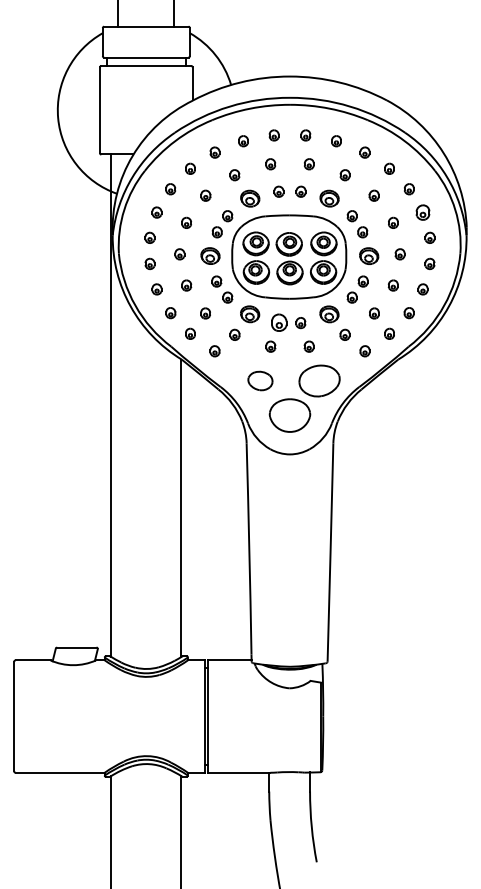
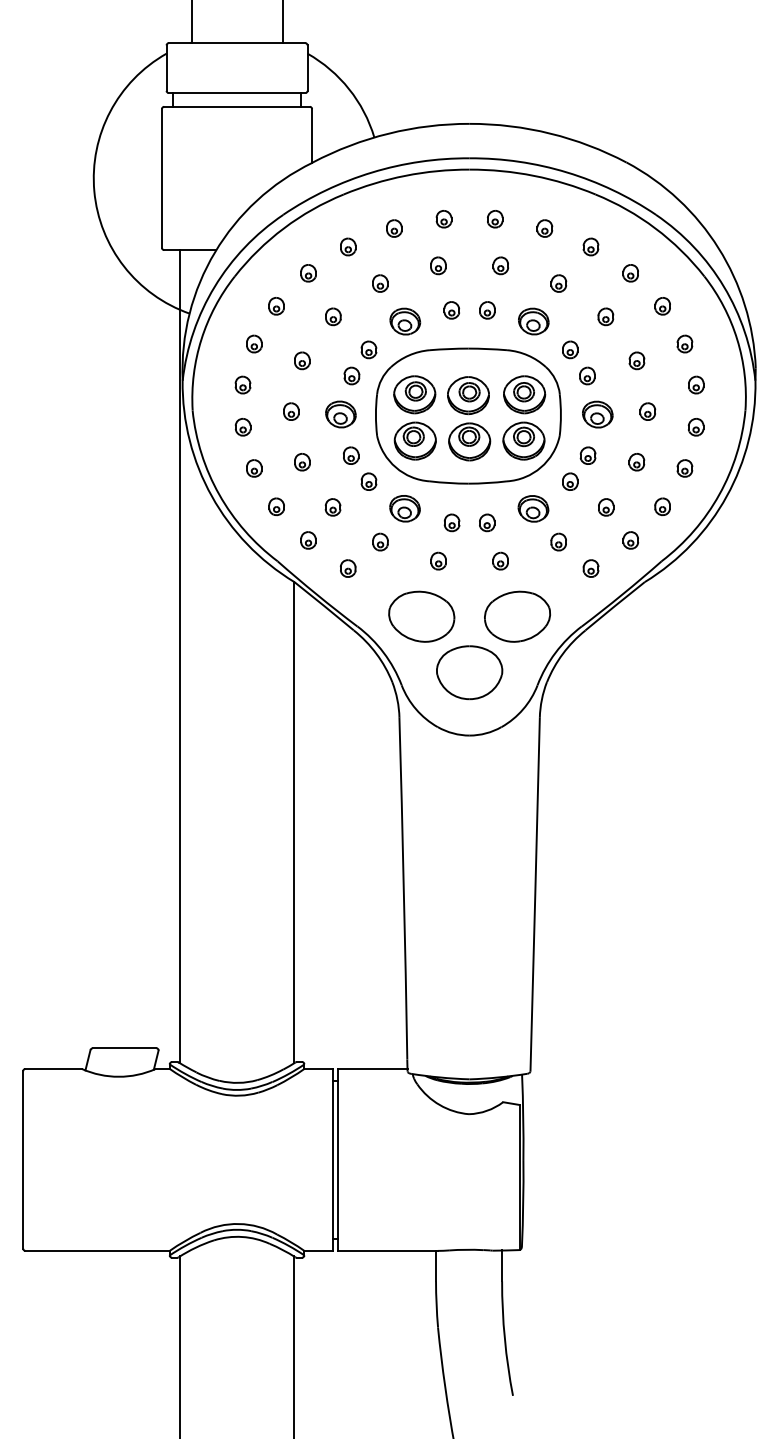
part: (422, 212) -> (684, 343), size x0.71
part: (278, 323) -> (451, 523), size x0.62
part: (260, 380) -> (421, 615), size x1.67

